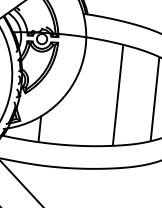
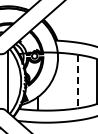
line: (117, 95) -> (77, 81), solid -> dashed

